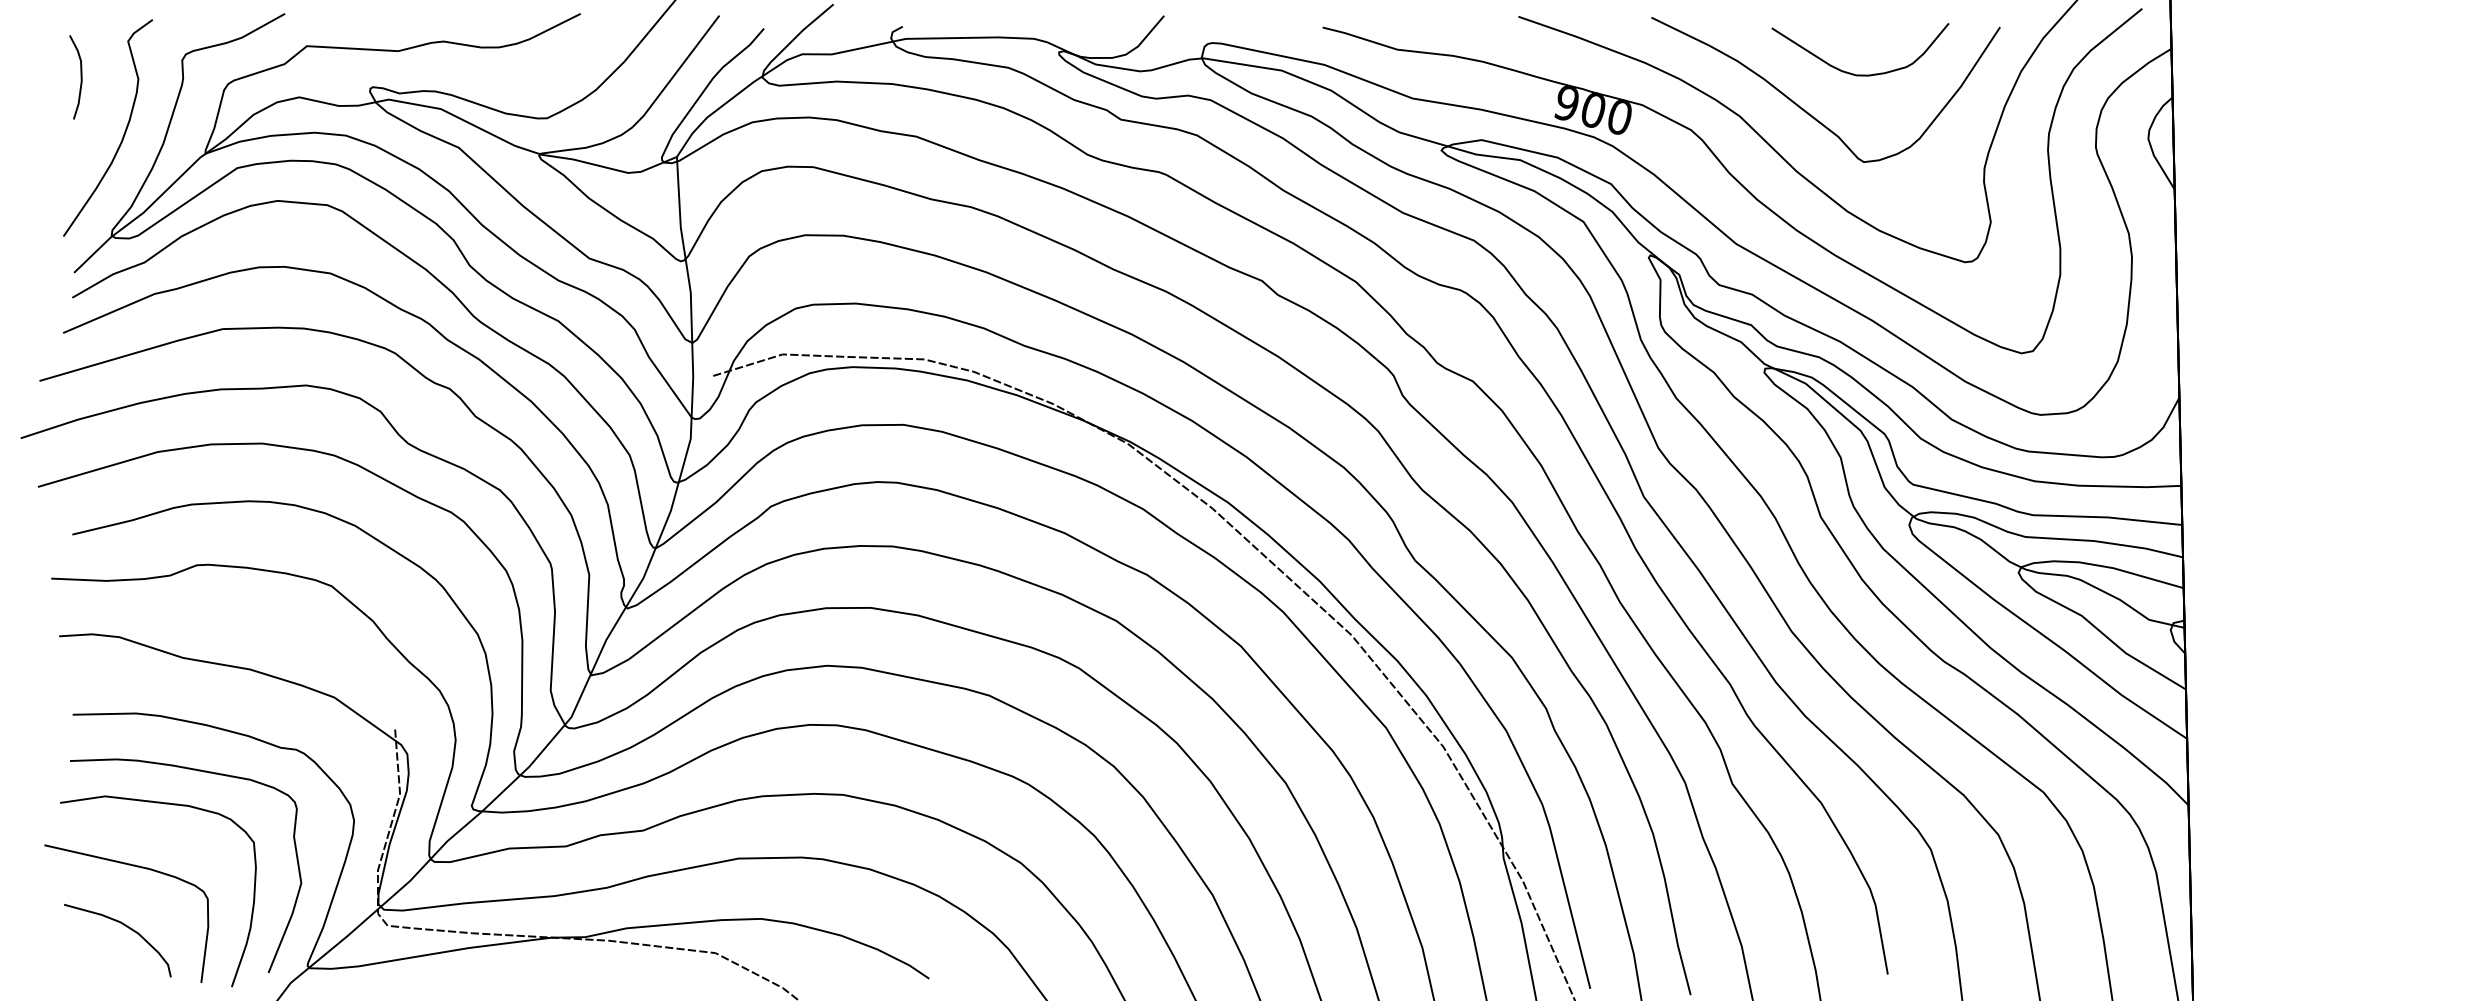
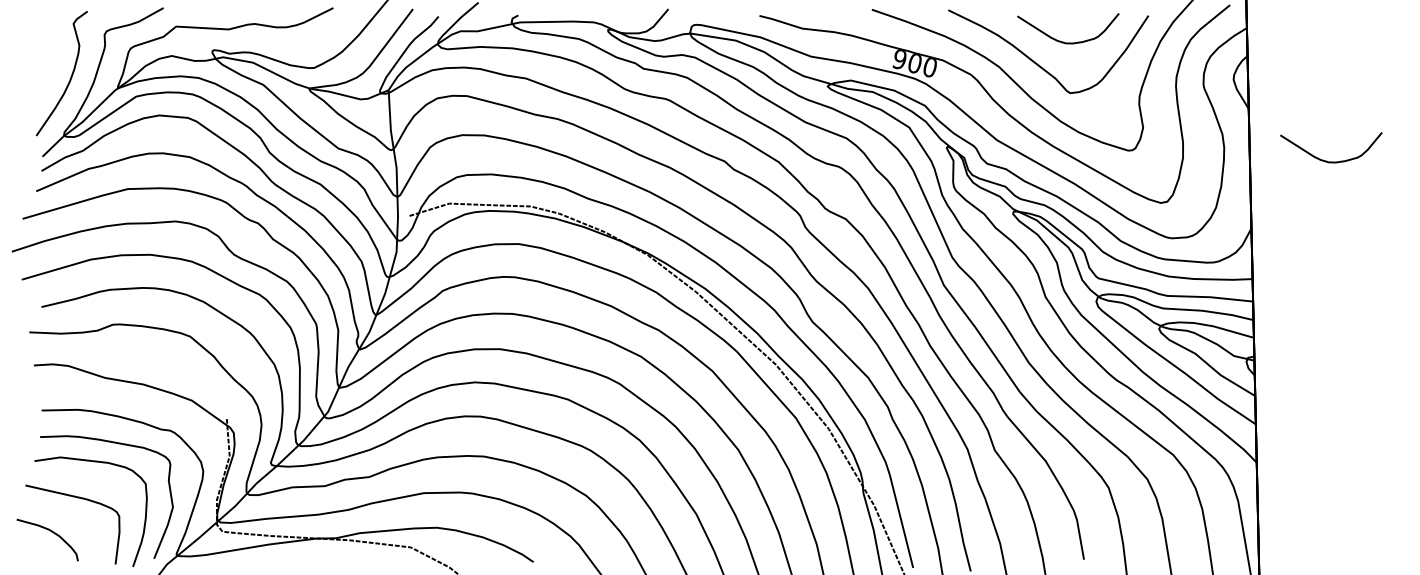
curve: (79, 77) -> (45, 44), removed
curve: (2310, 279) -> (1326, 160), added
curve: (124, 927) -> (51, 532), moved

